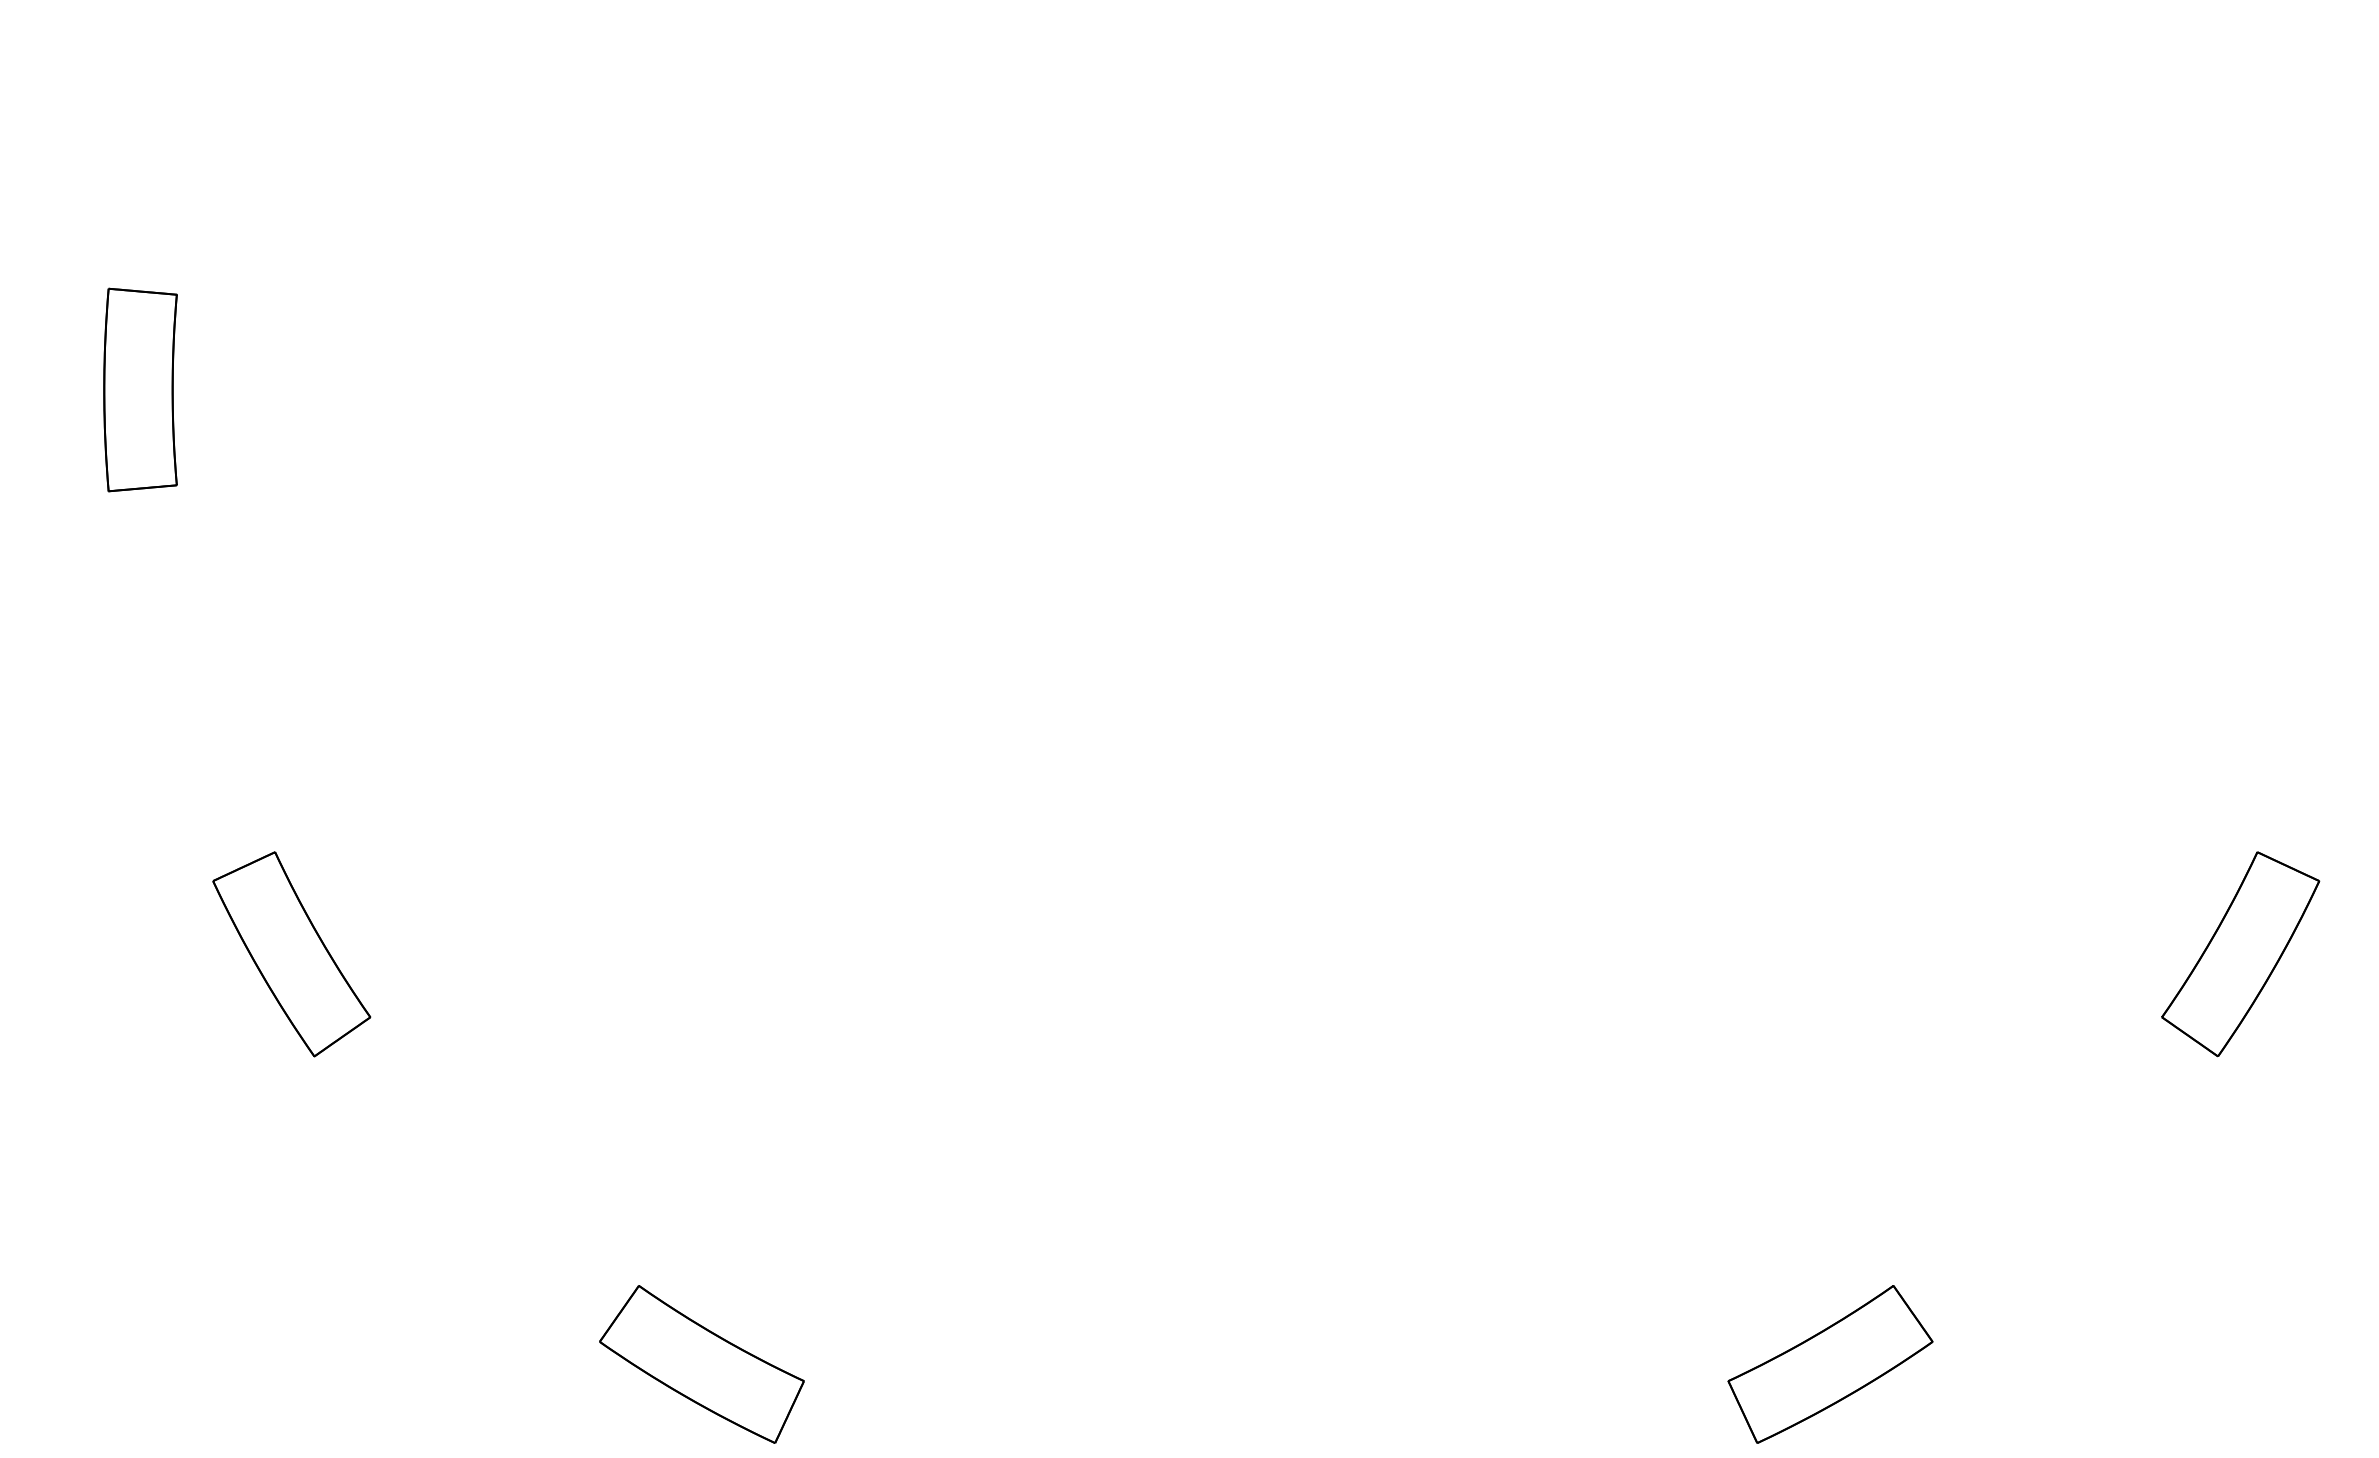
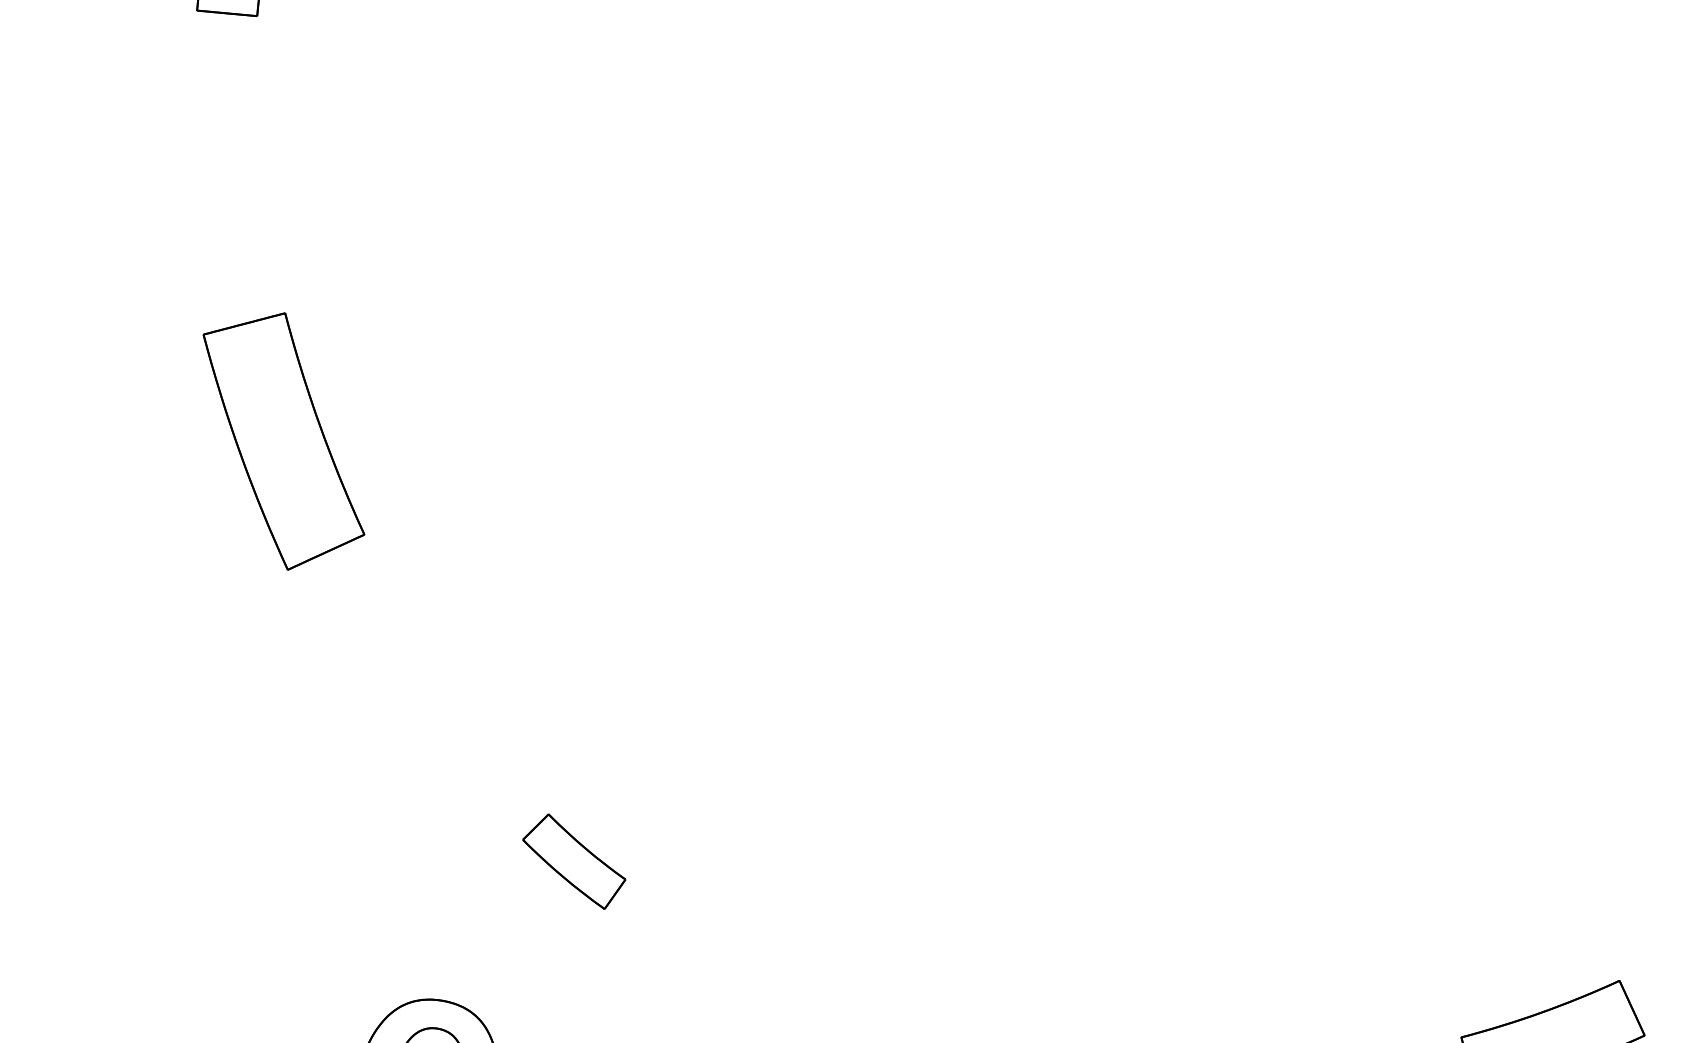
part: (291, 954) -> (282, 441), size x1.4
part: (701, 1364) -> (573, 861), size x0.6

